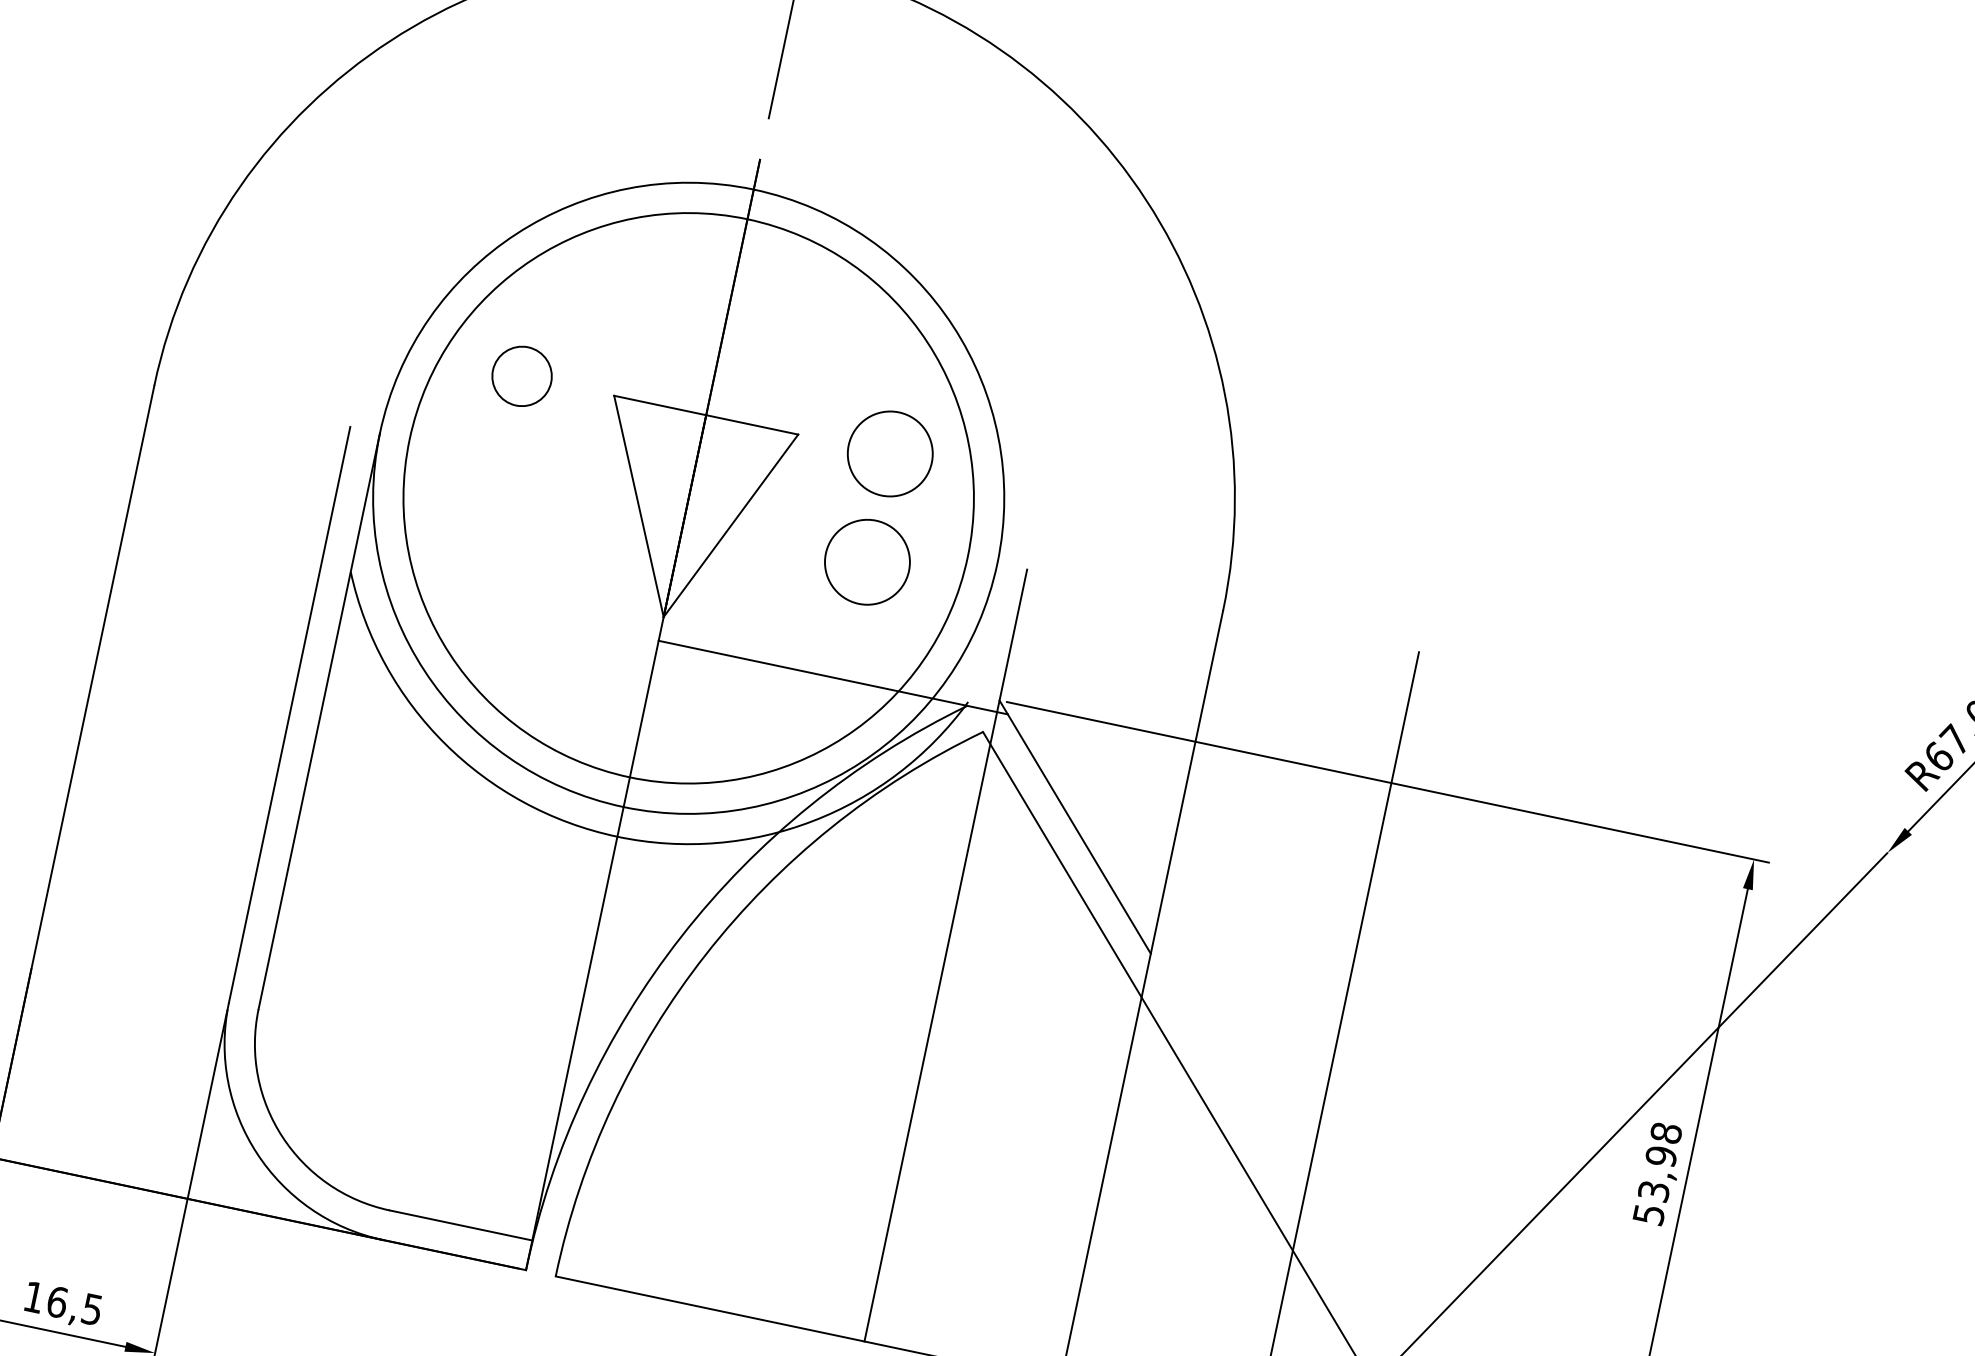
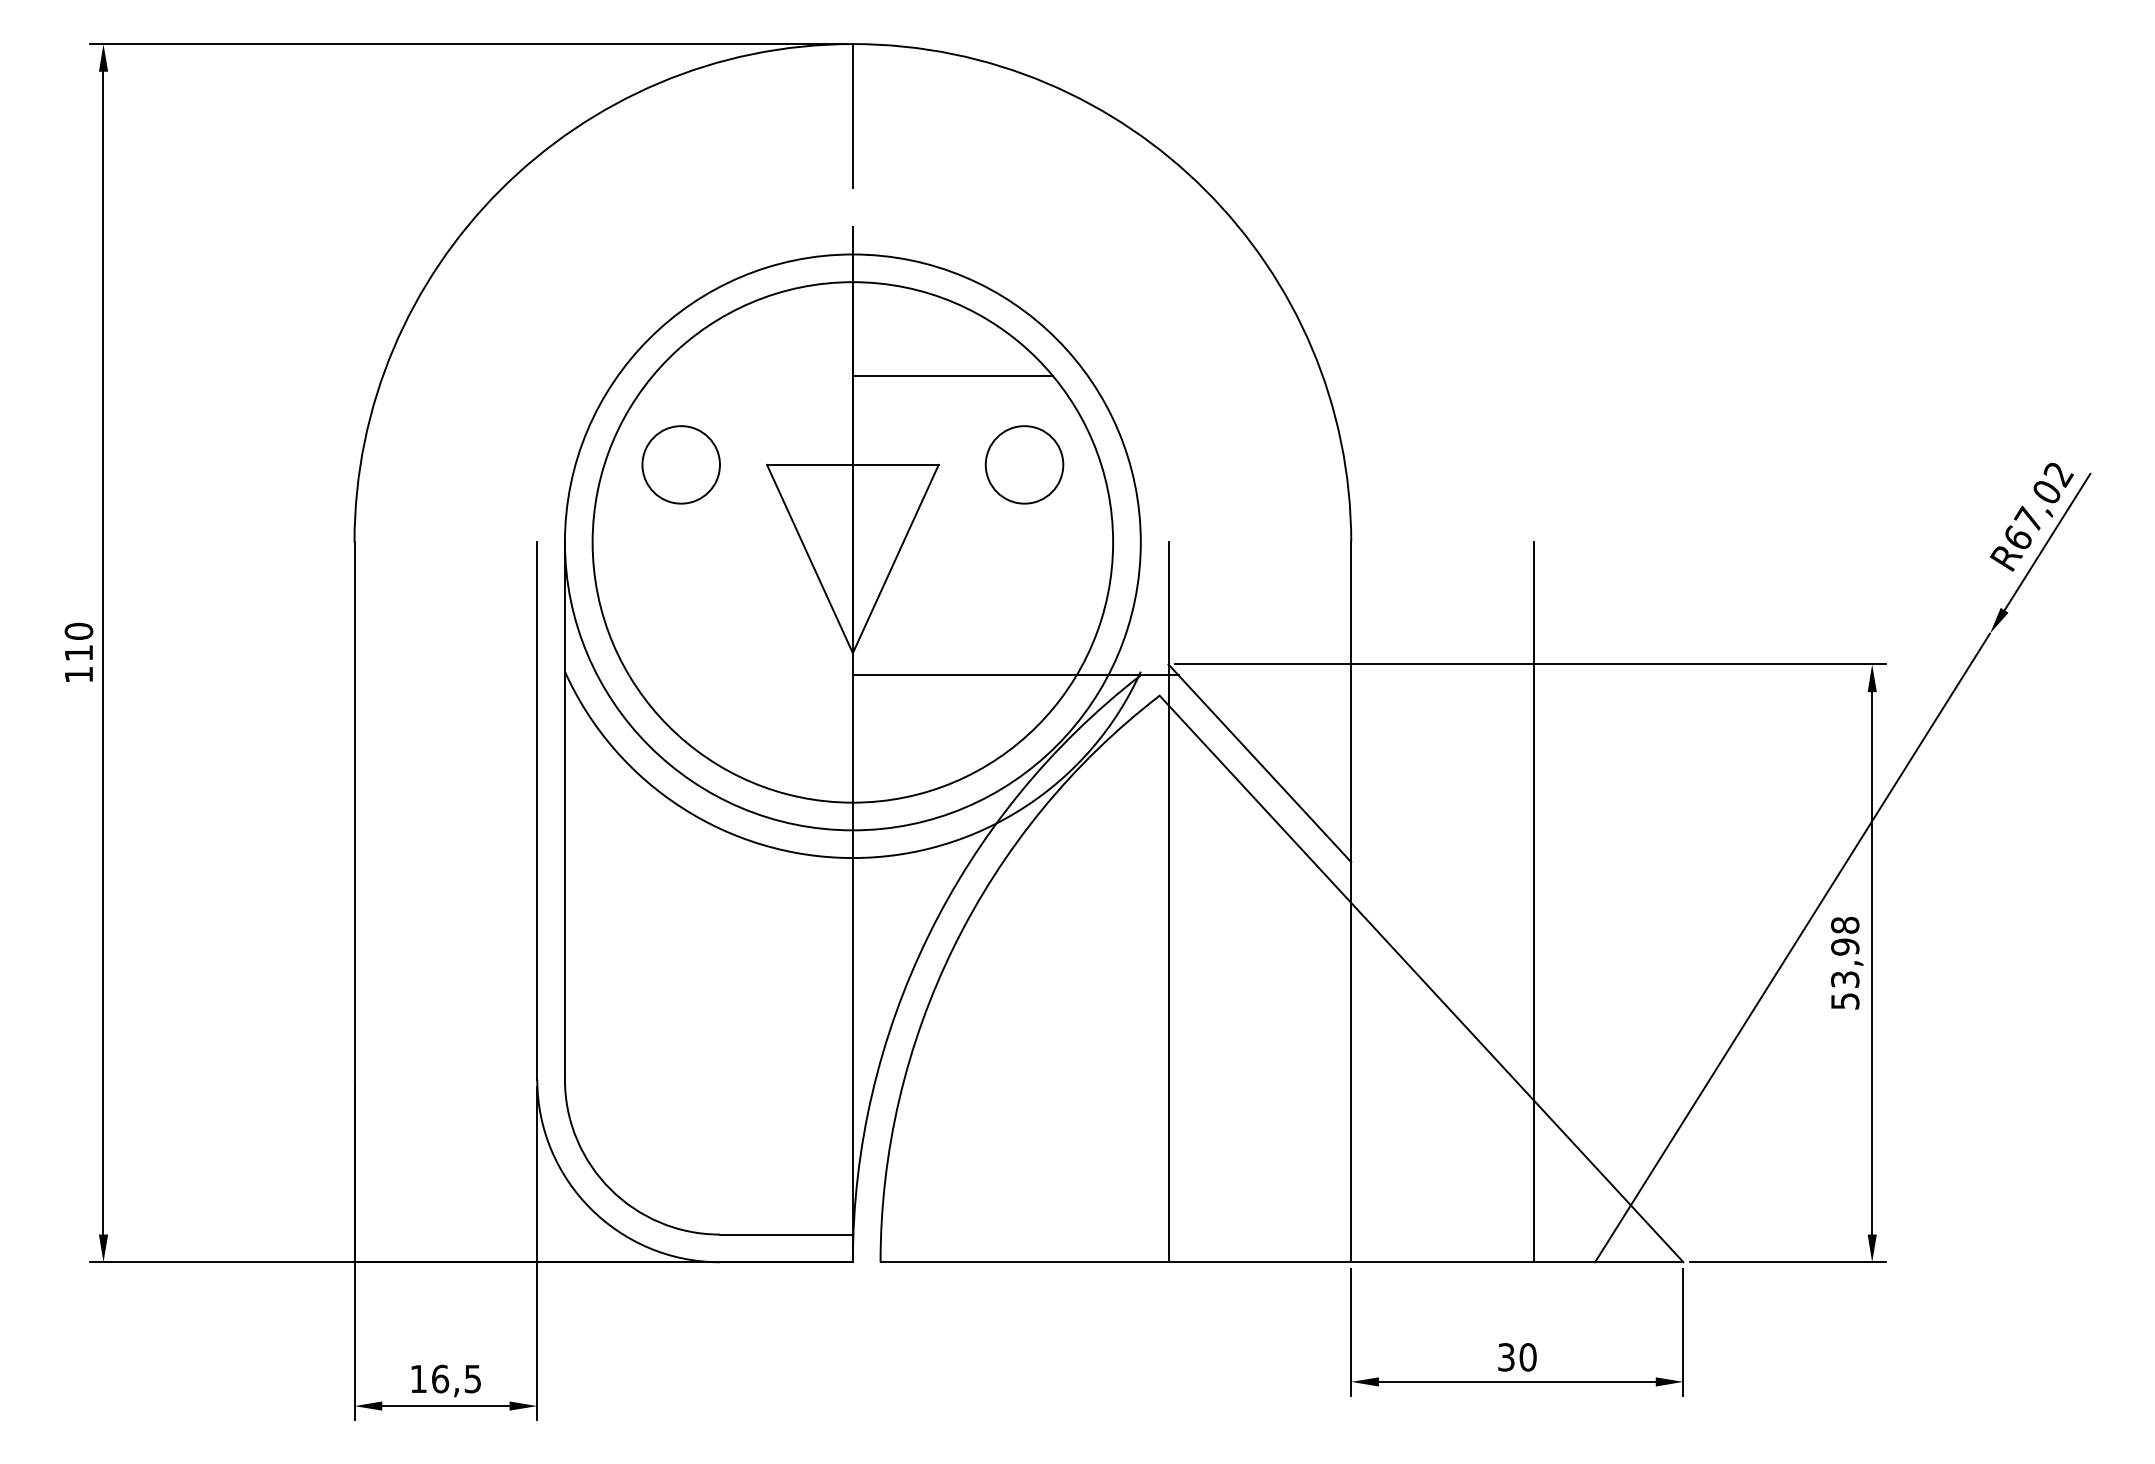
line: (833, 342) -> (952, 376), added
circle: (521, 375) -> (680, 464), size x1.43
circle: (867, 561) -> (1024, 565), removed

